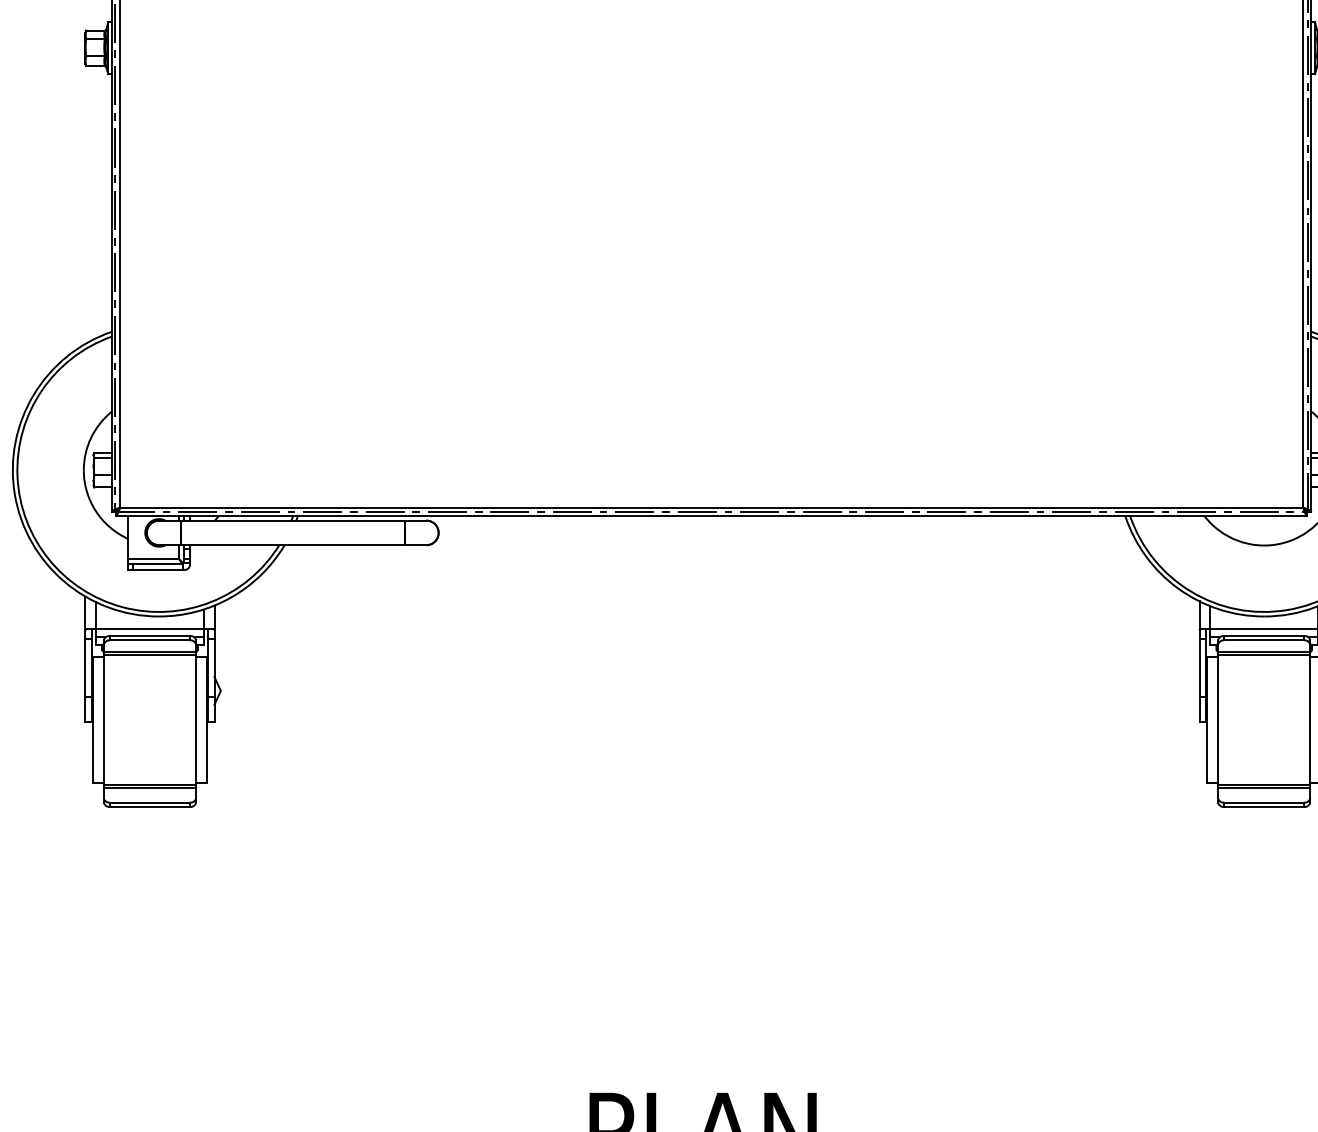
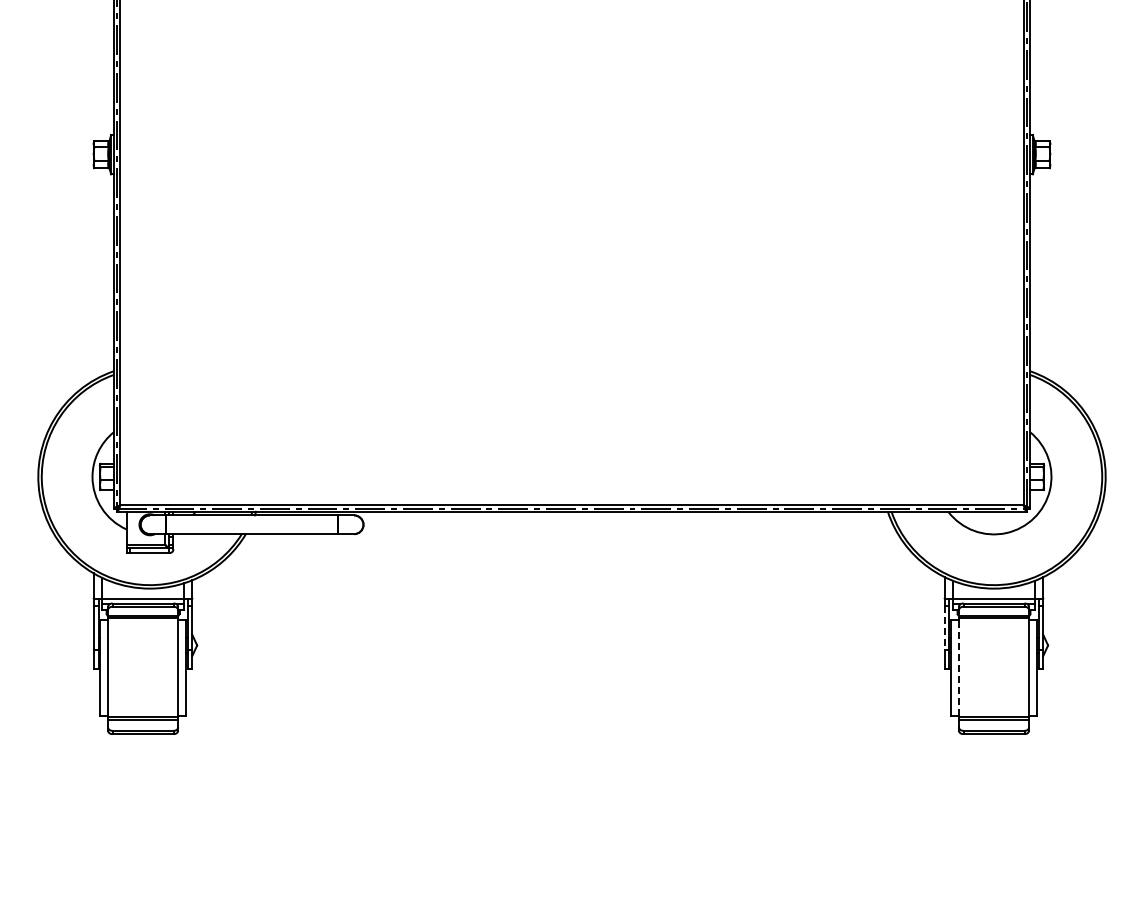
line: (1199, 668) -> (944, 628), solid -> dashed
line: (1217, 719) -> (958, 667), solid -> dashed

